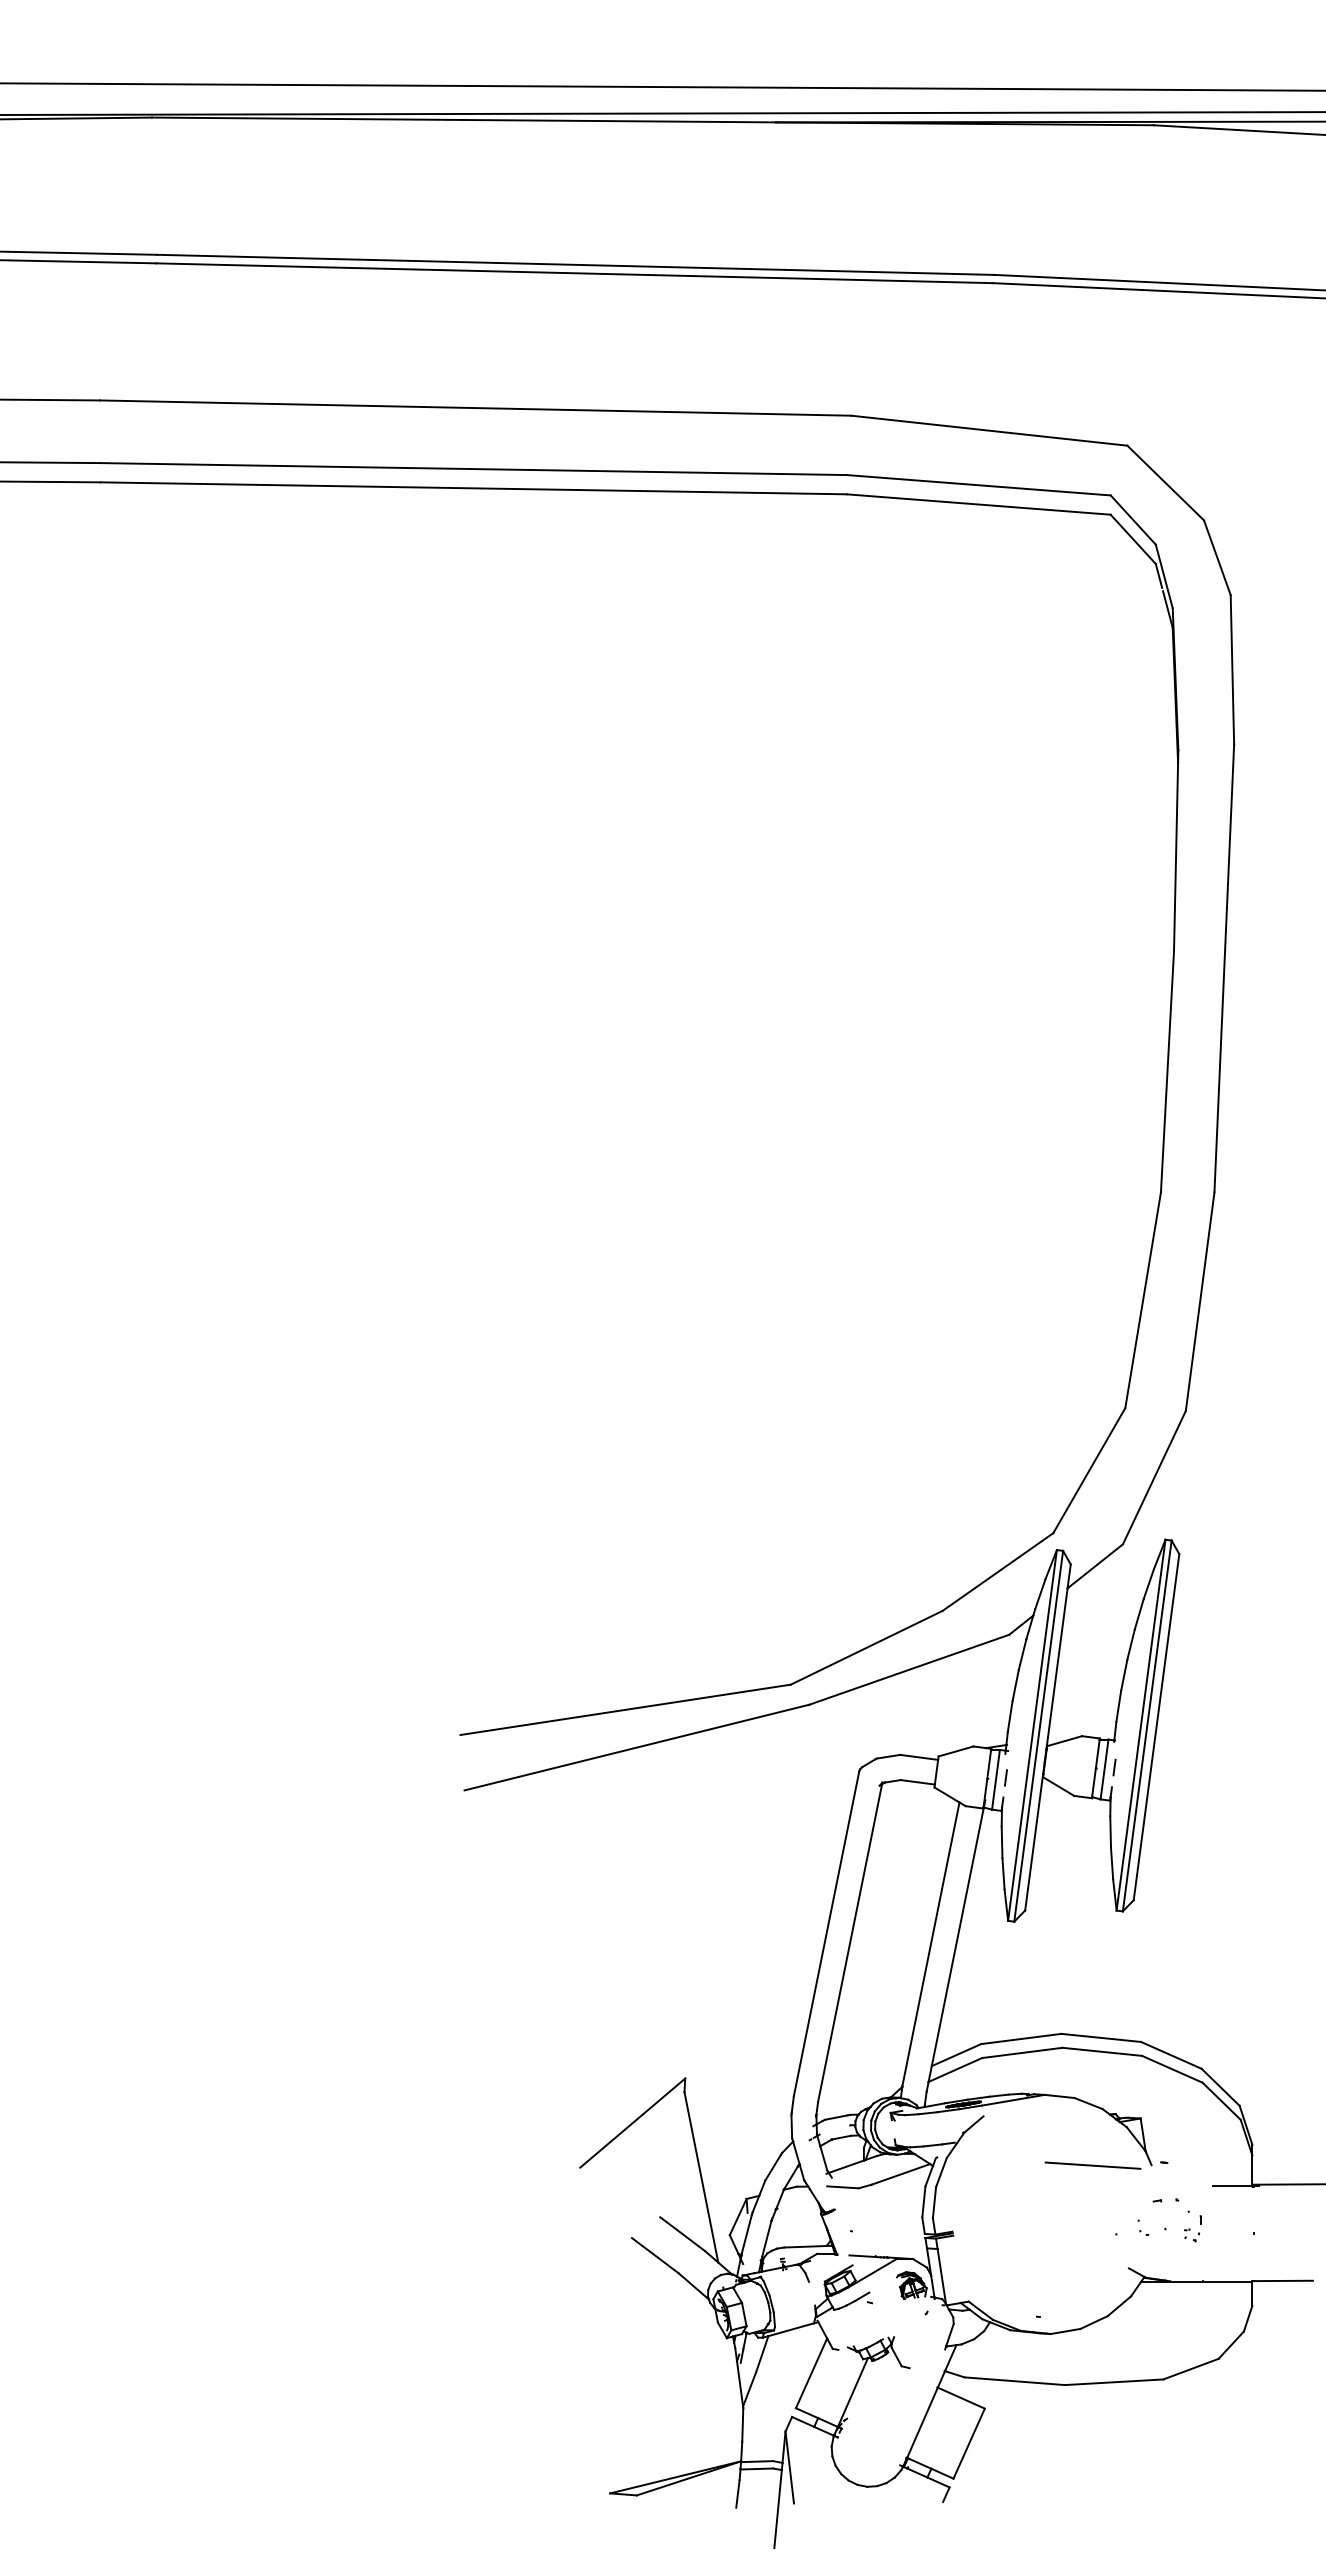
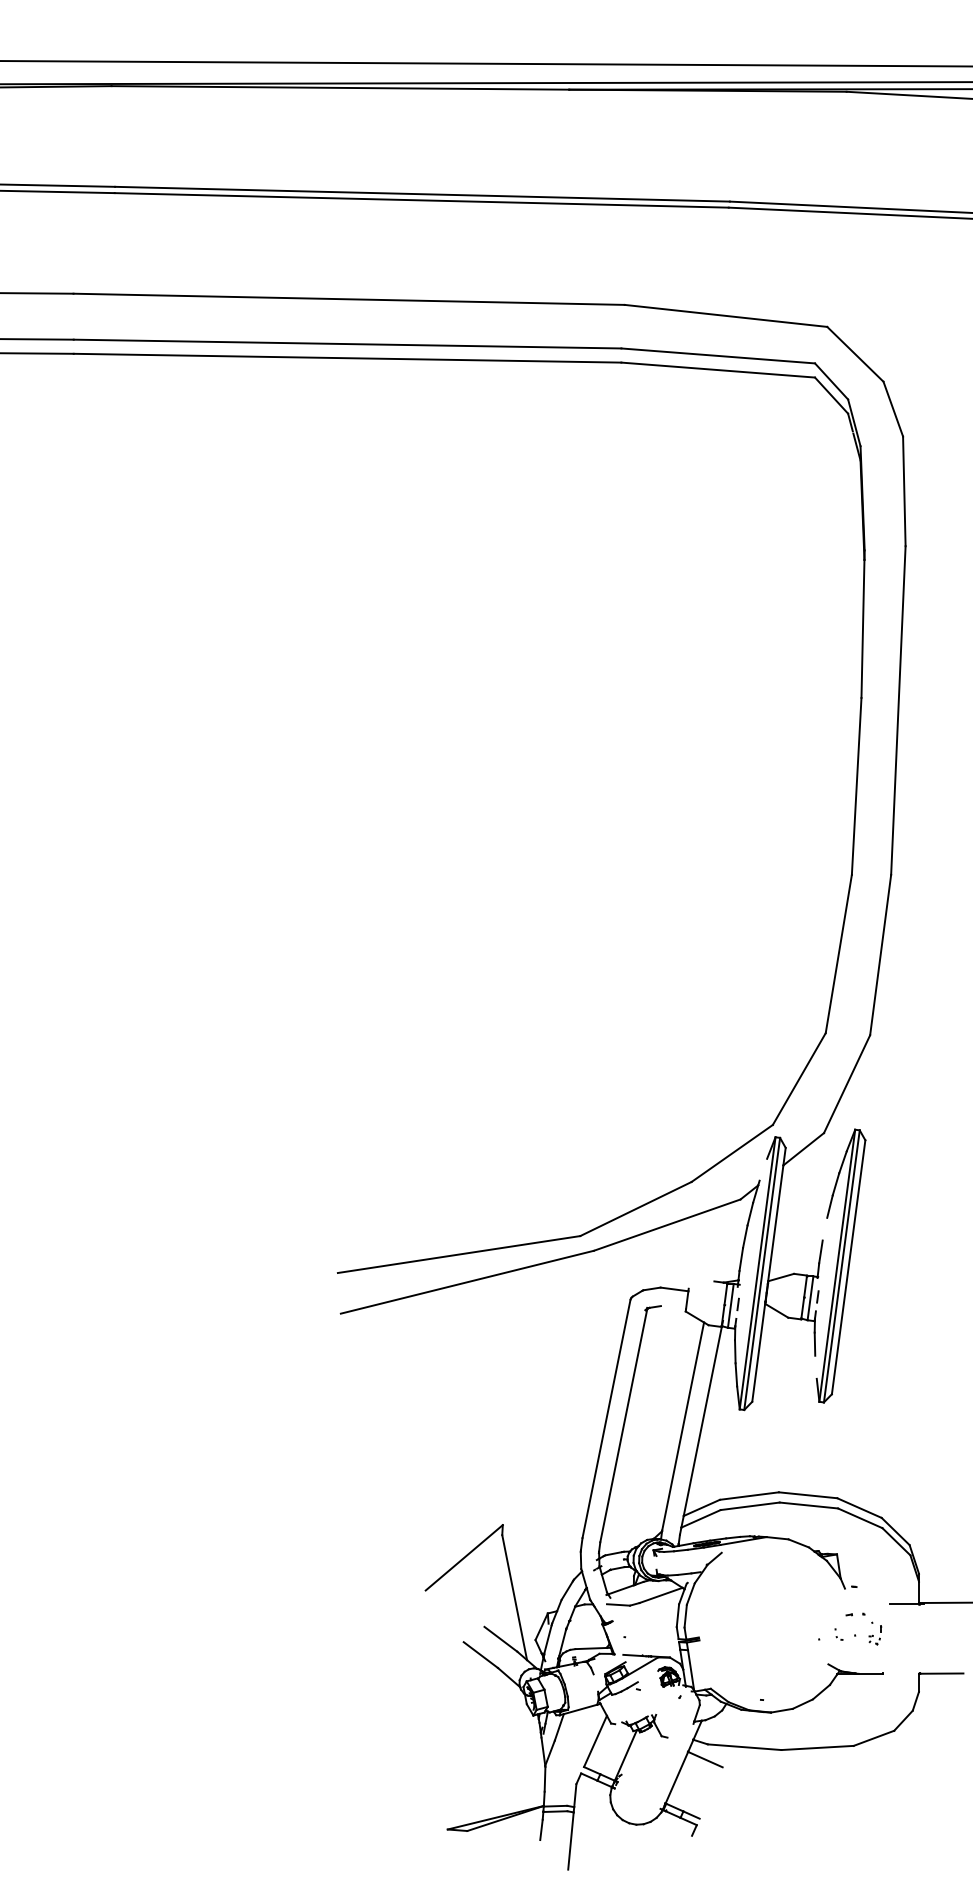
line: (1040, 1594) -> (763, 1169), removed
line: (1124, 1674) -> (825, 1228), removed
line: (955, 1751) -> (701, 1285), removed
line: (917, 1782) -> (673, 1307), removed
line: (1111, 1863) -> (815, 1367), removed
line: (1092, 2165) -> (801, 1588), removed
line: (1227, 2282) -> (900, 1674), removed
line: (968, 2443) -> (710, 1792), removed
line: (789, 2467) -> (579, 1810), removed

